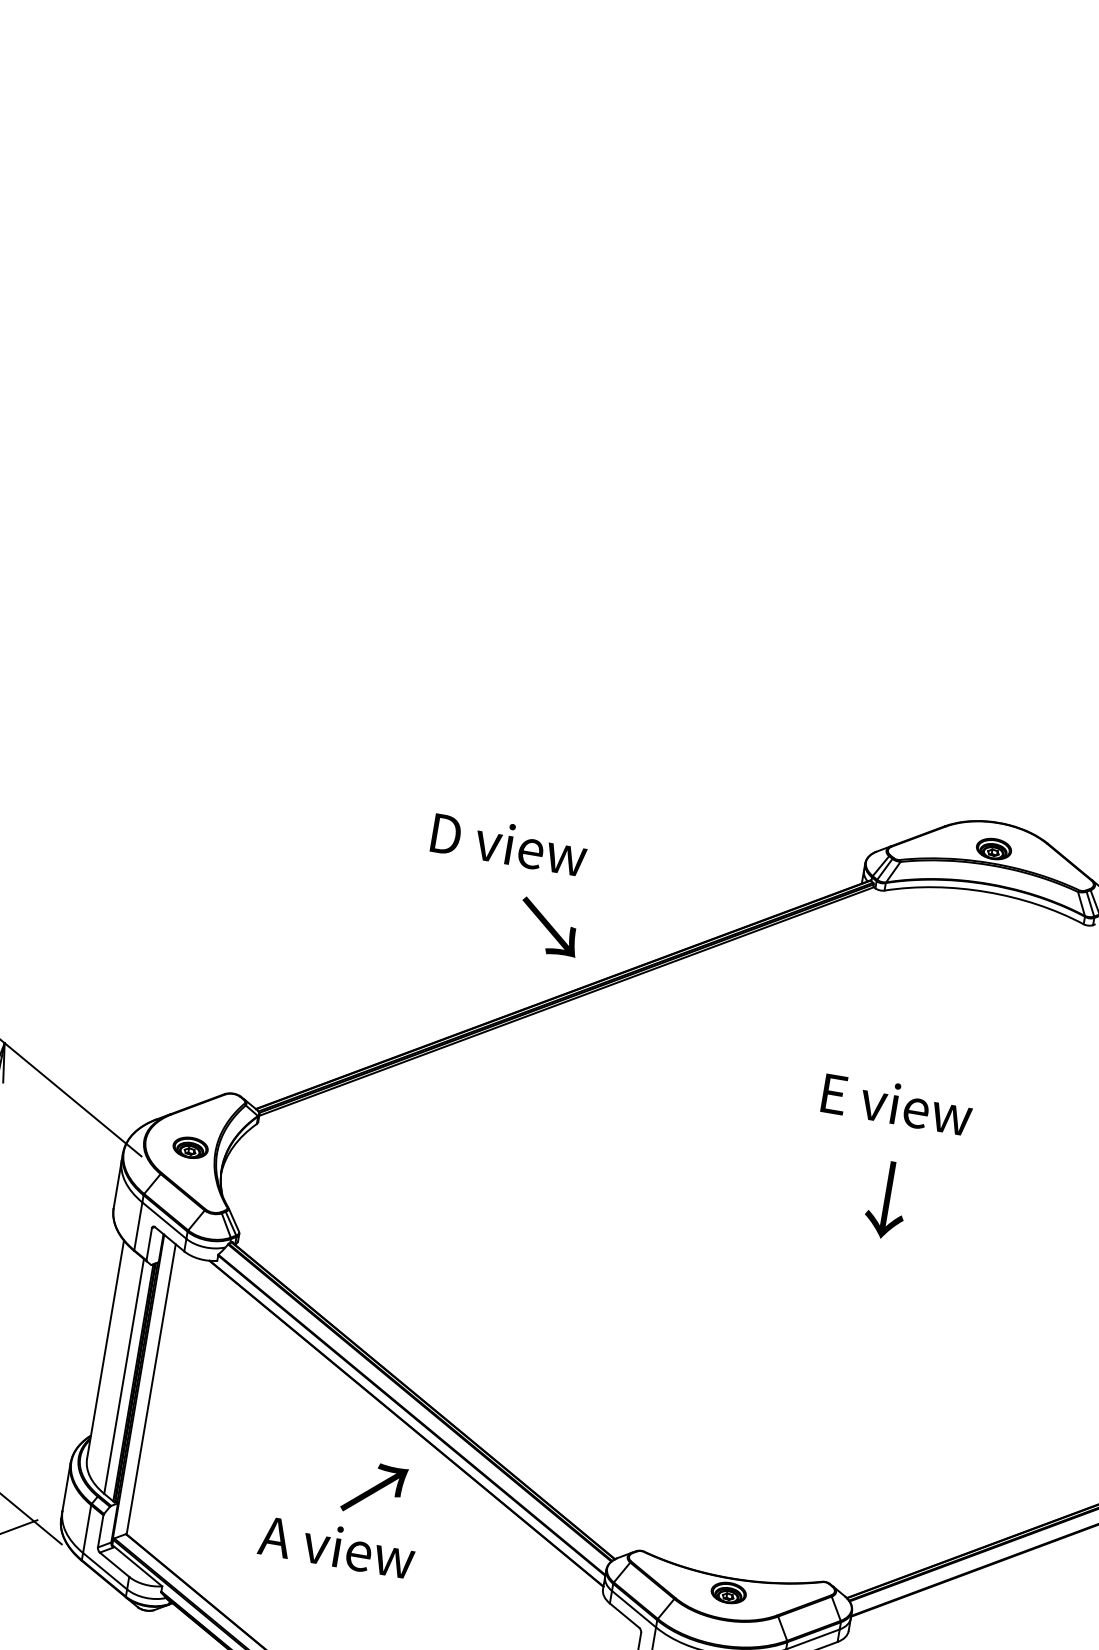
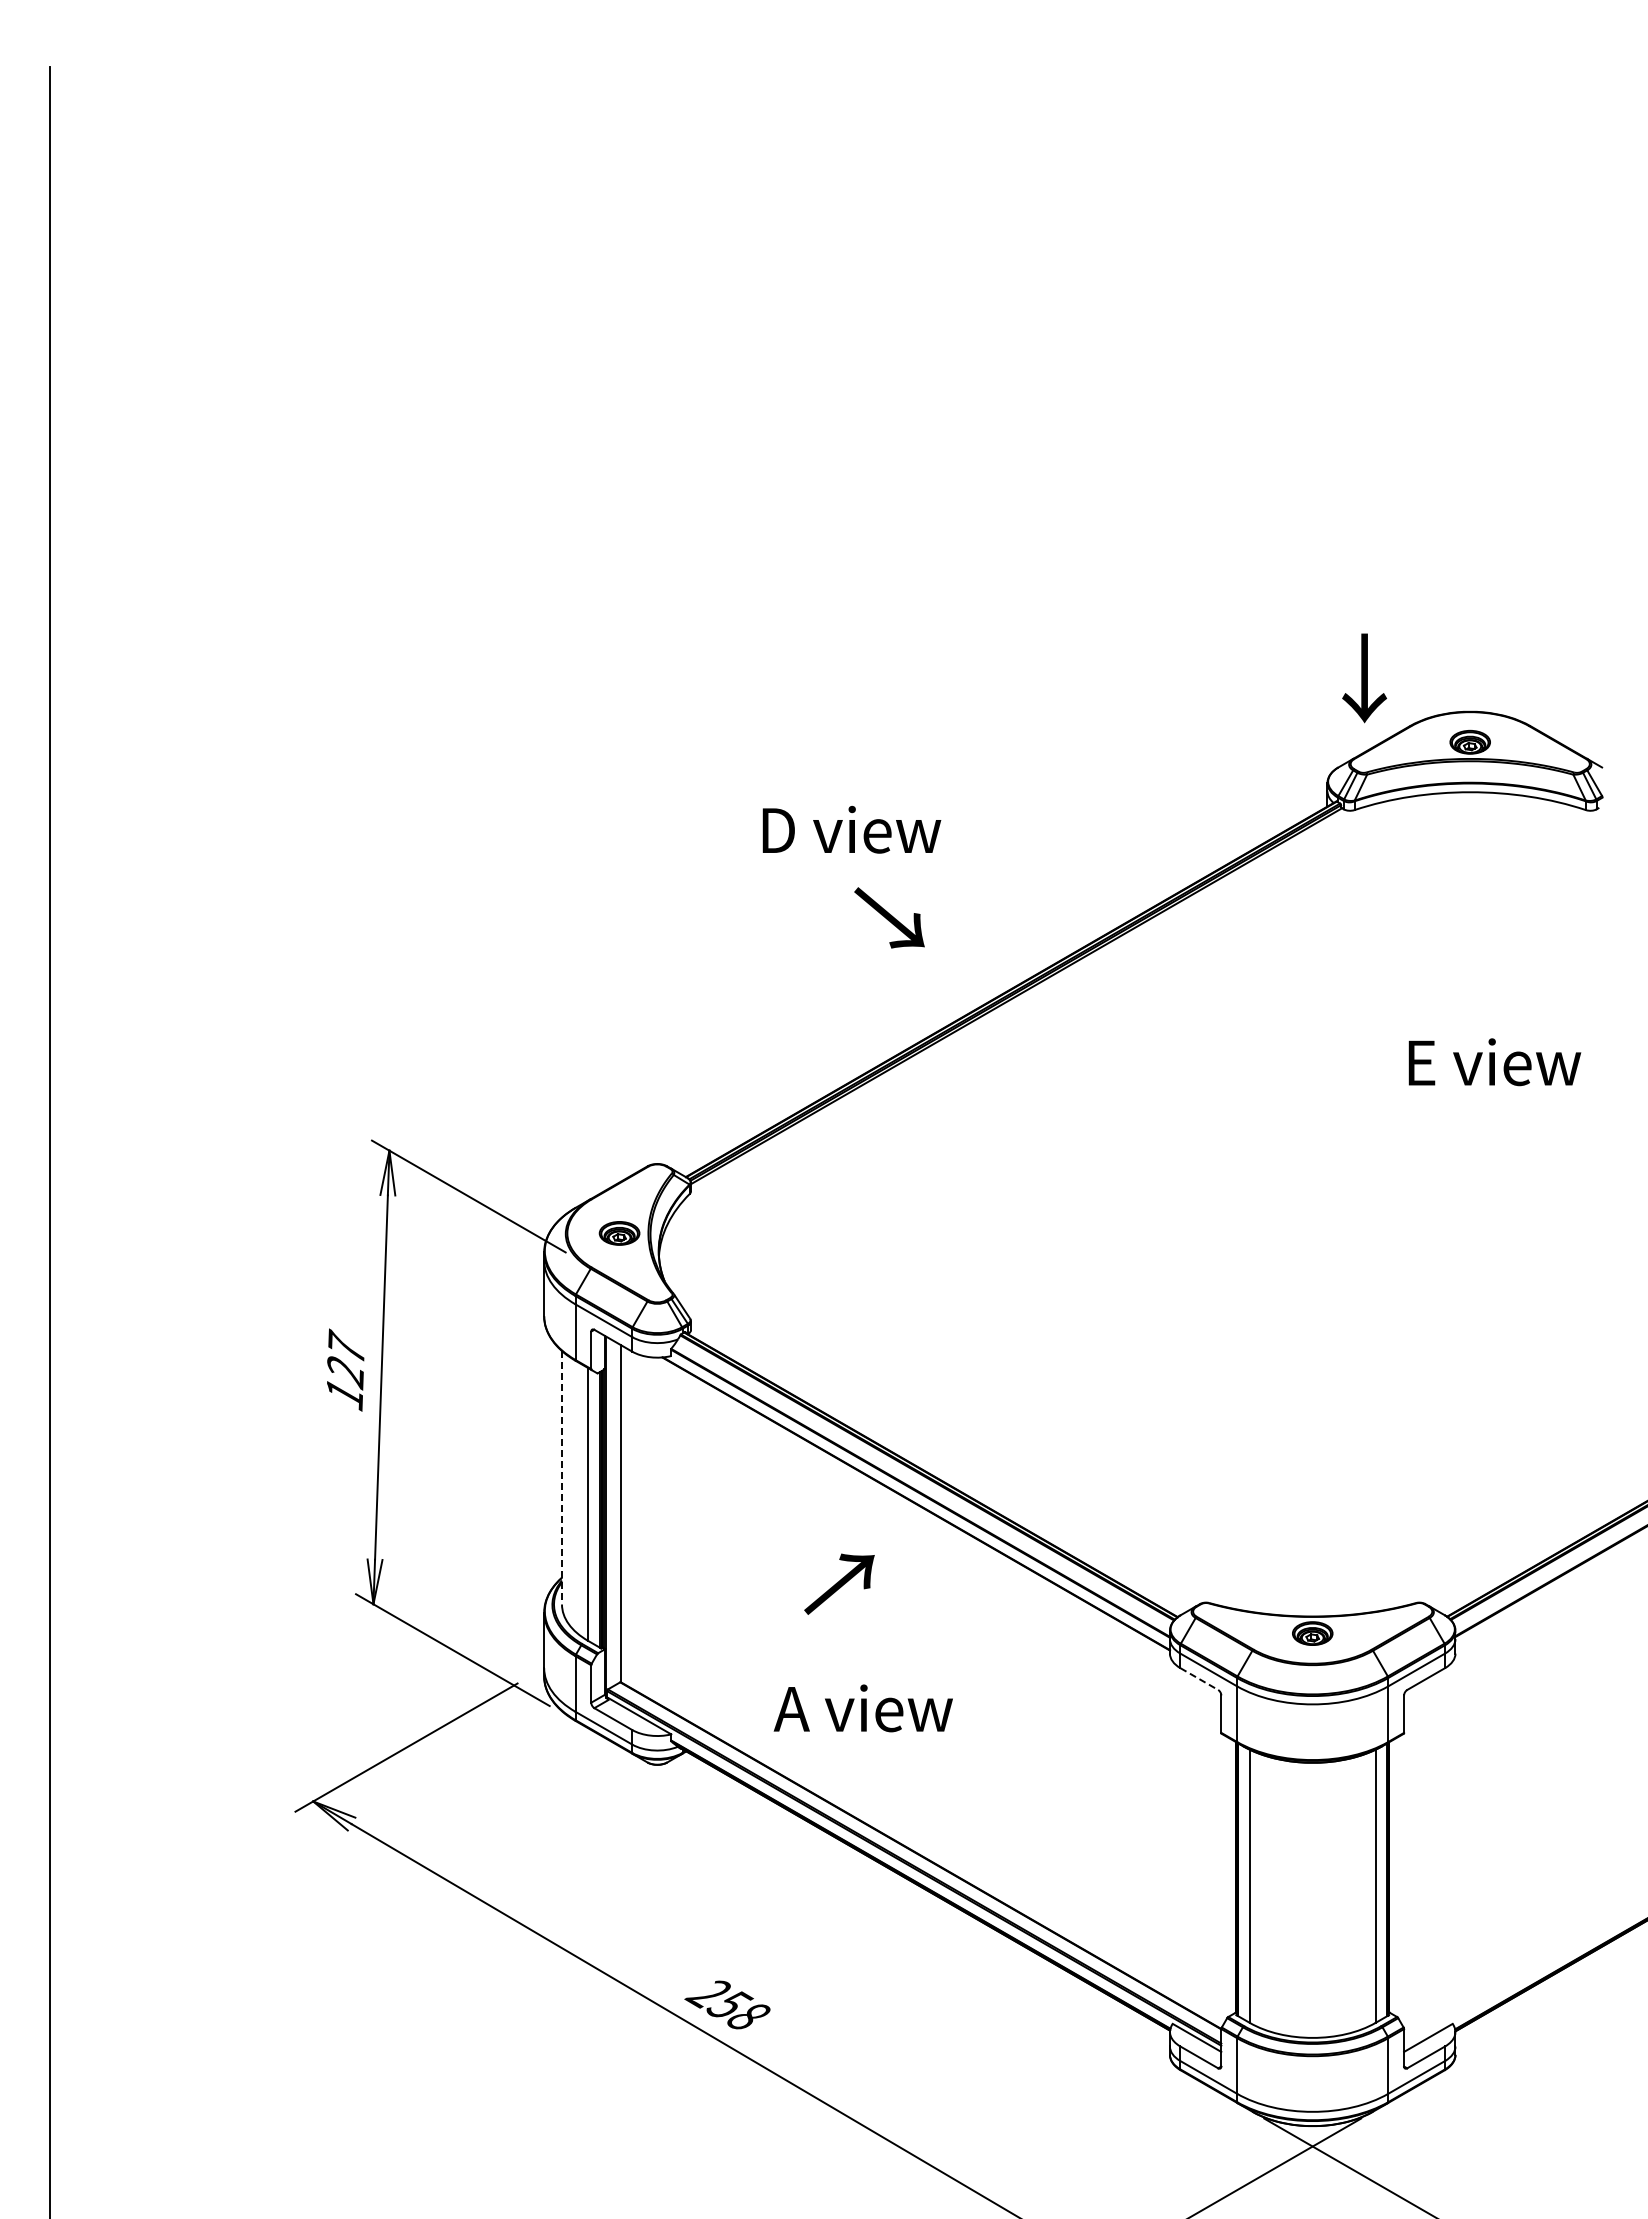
text: (509, 844) -> (851, 829), moved
text: (549, 927) -> (889, 917), moved
text: (897, 1104) -> (1494, 1062), moved
text: (887, 1200) -> (1364, 678), moved
line: (106, 1349) -> (562, 1477), solid -> dashed
text: (374, 1488) -> (839, 1583), moved
text: (336, 1546) -> (862, 1708), moved
line: (624, 1616) -> (1199, 1679), solid -> dashed

